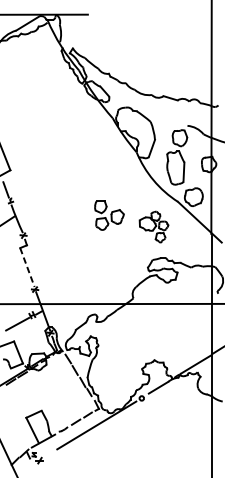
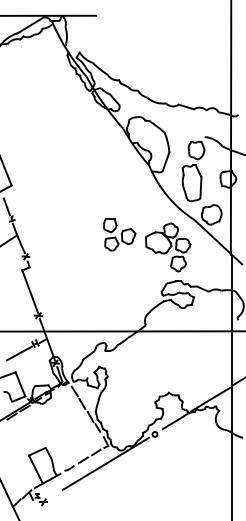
part: (154, 227) -> (168, 247), size x1.43
line: (27, 267) -> (30, 291), dashed -> solid

